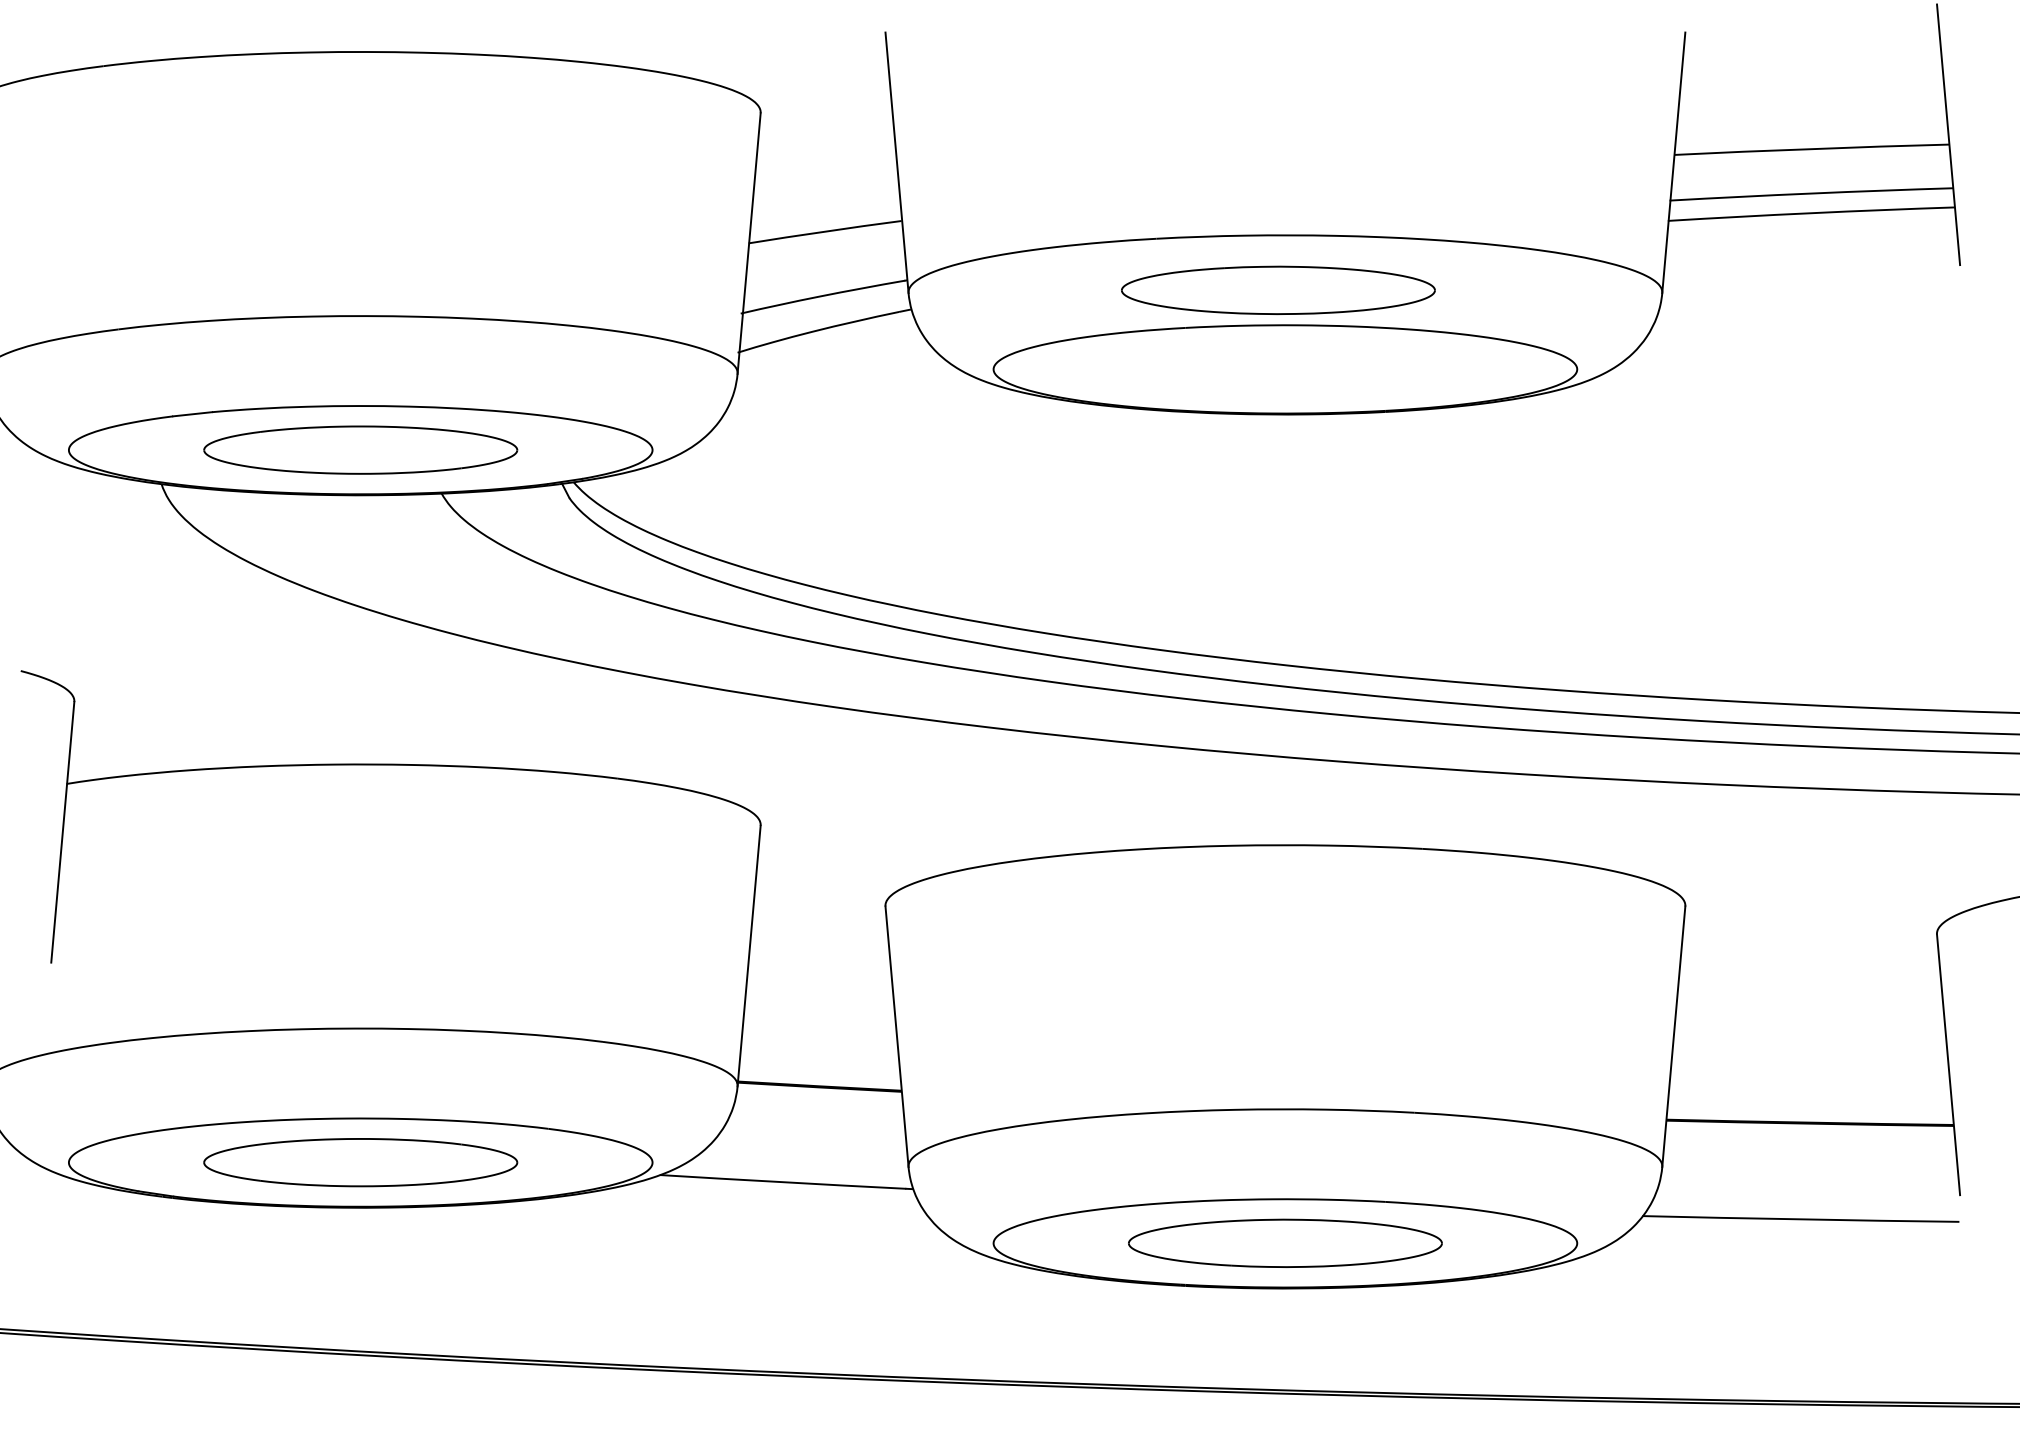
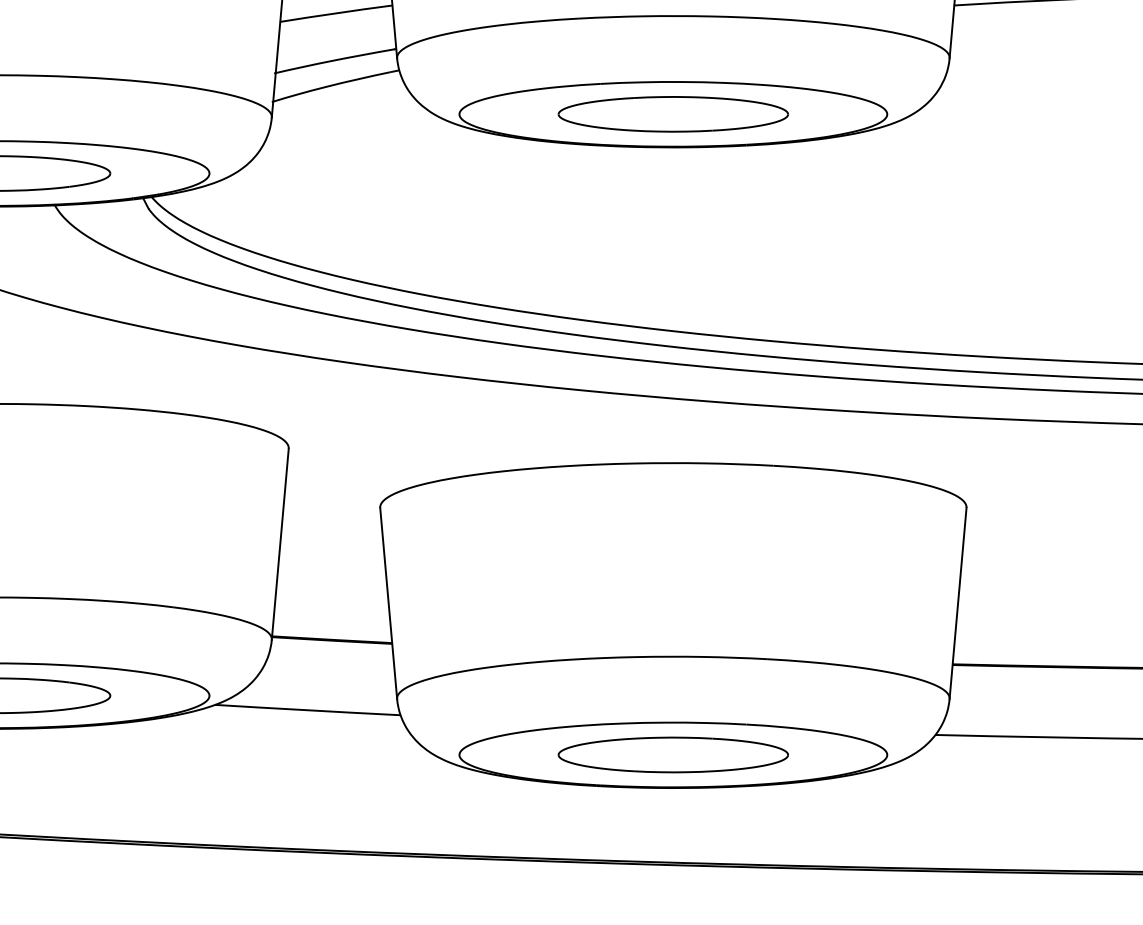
part: (1278, 289) -> (673, 113), moved

